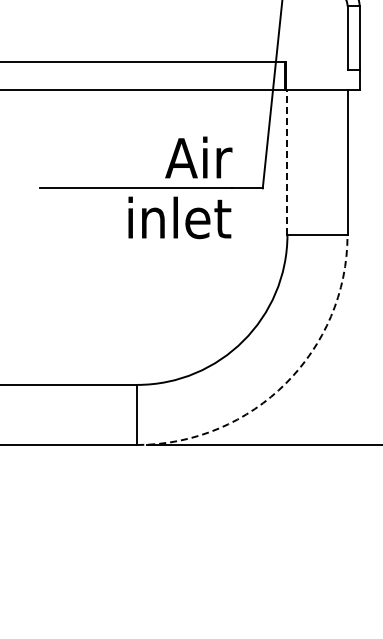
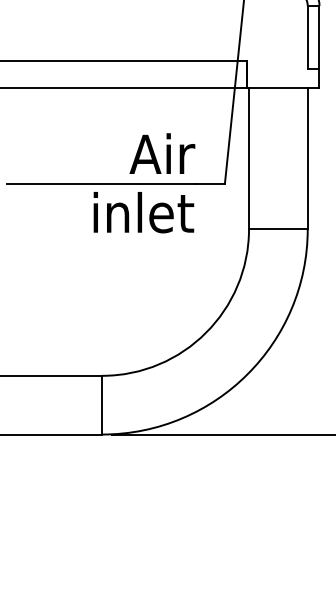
line: (287, 162) -> (249, 158), dashed -> solid
arc: (285, 383) -> (247, 374), dashed -> solid

